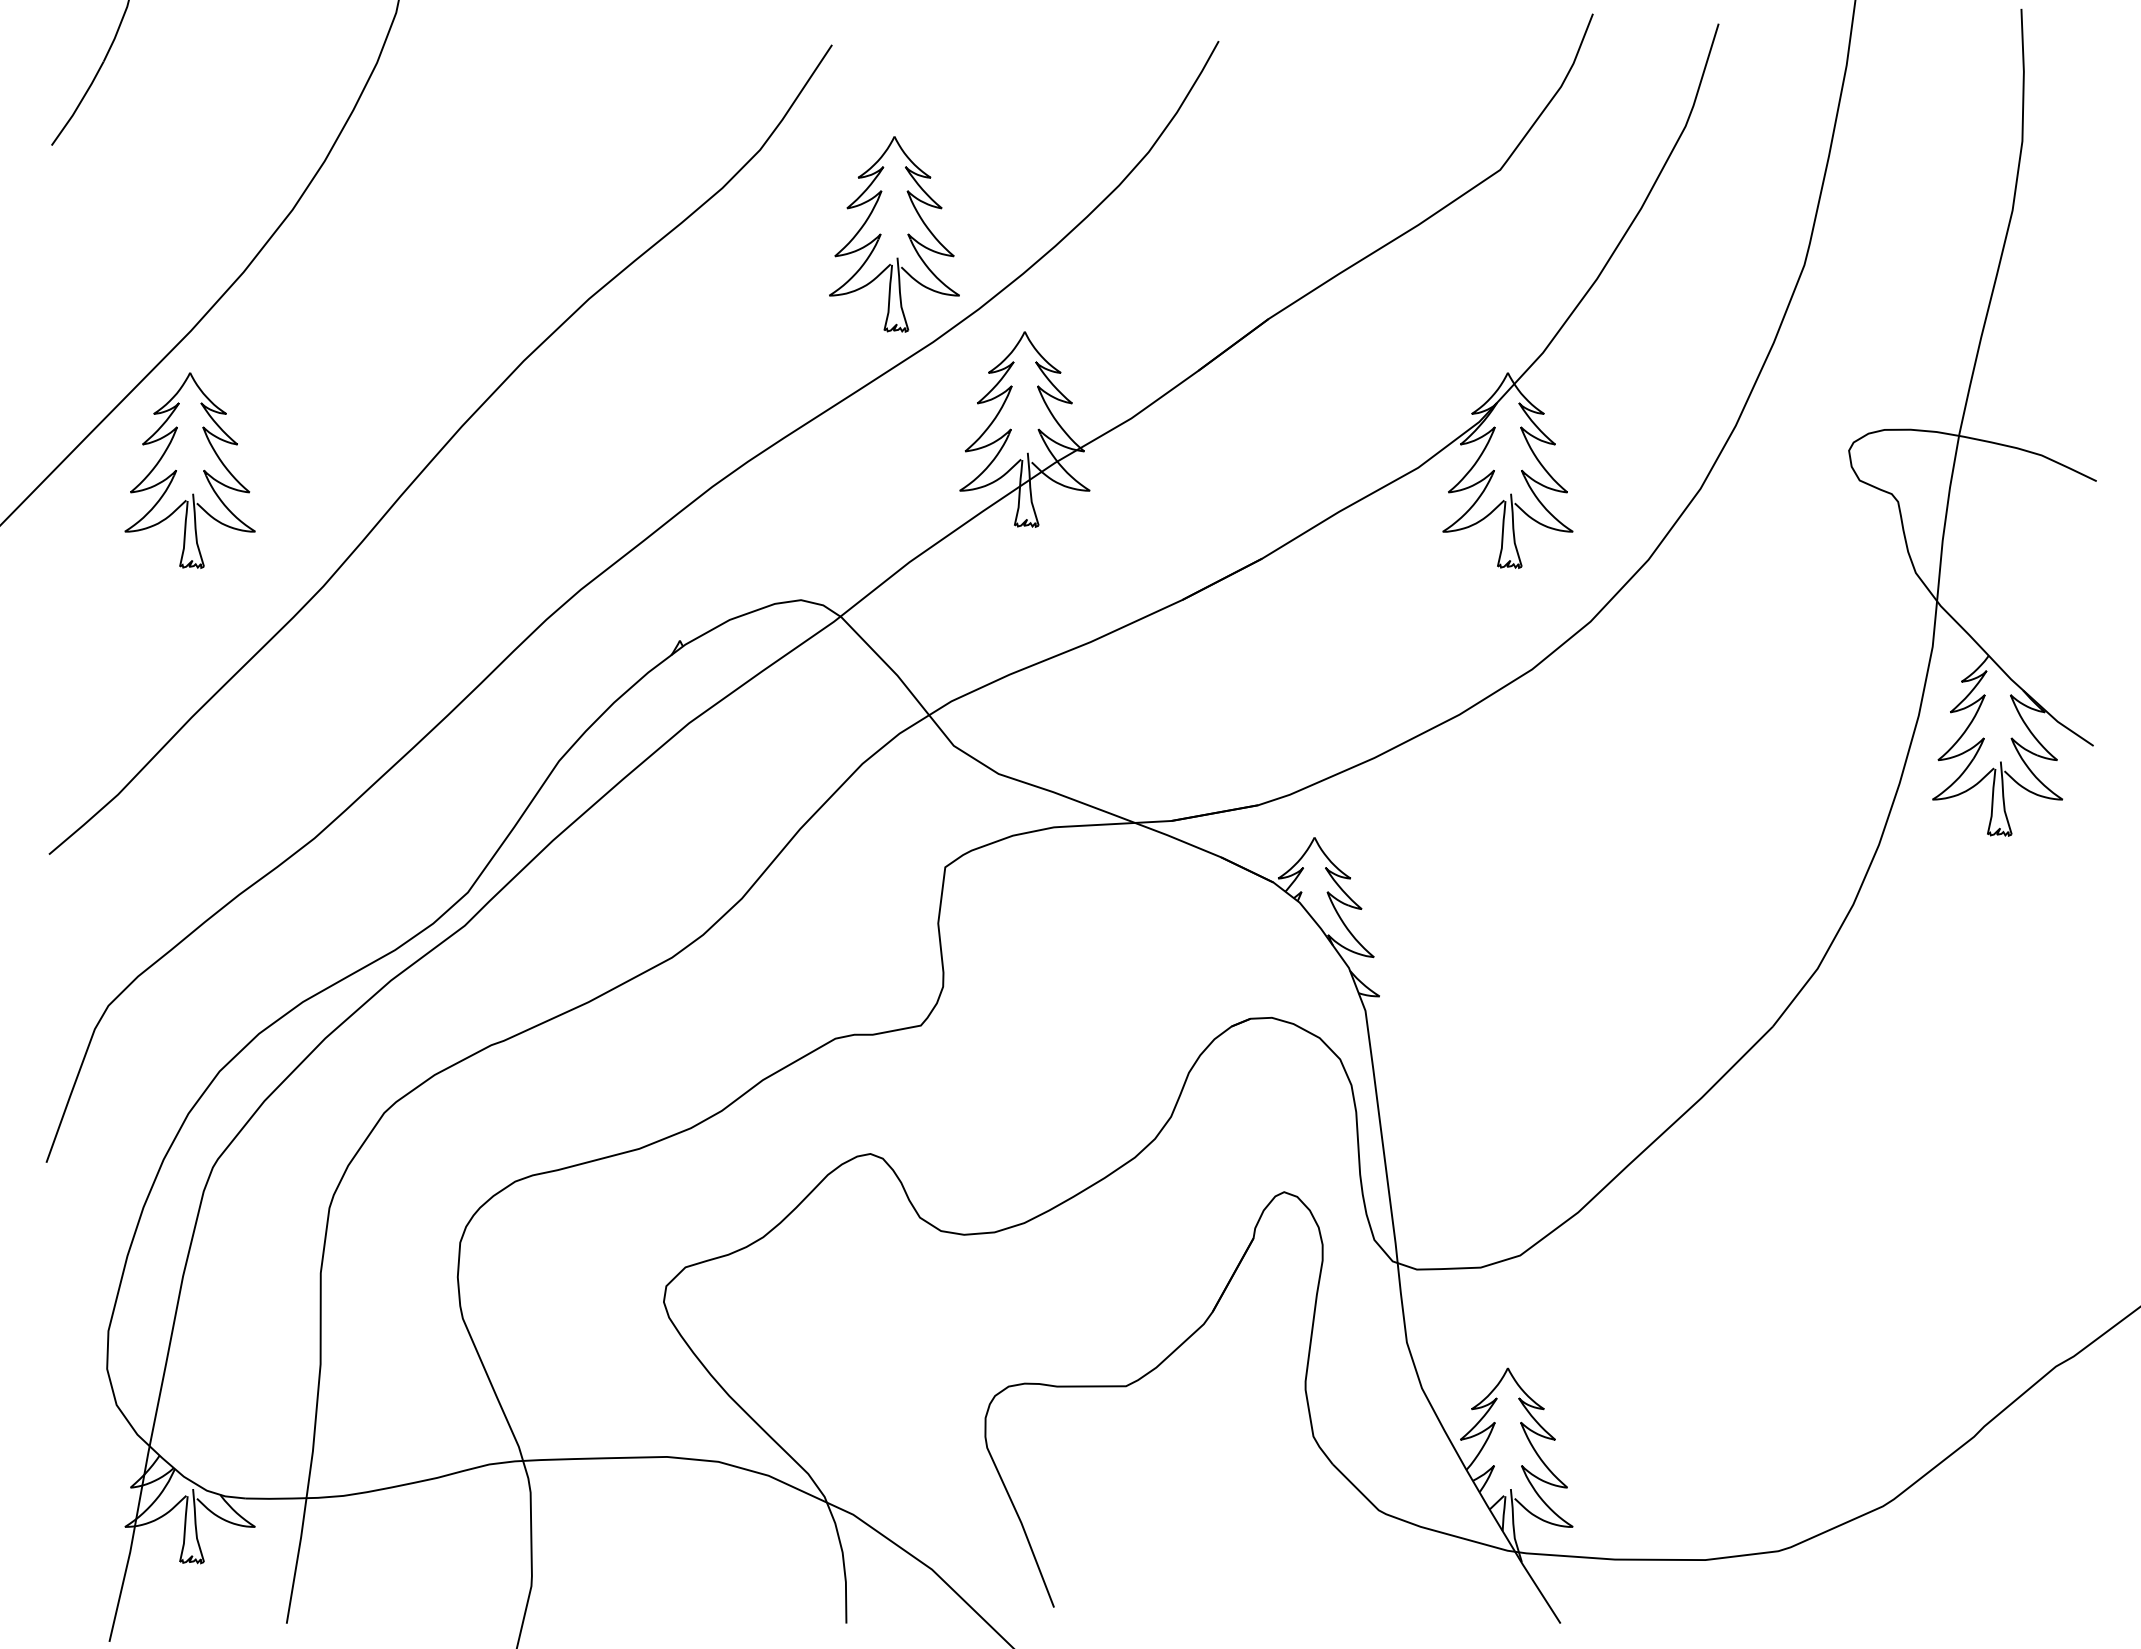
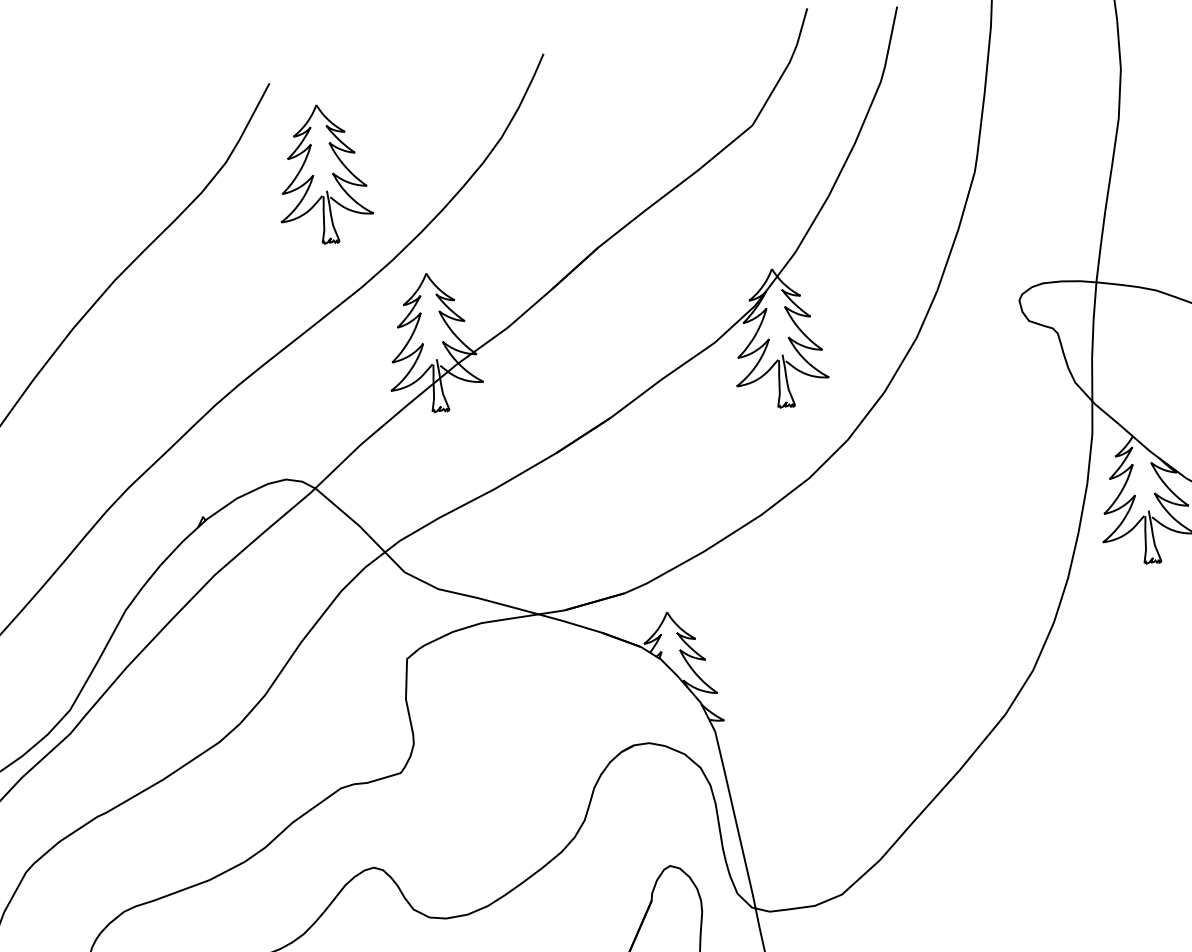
part: (881, 234) -> (313, 175), moved

